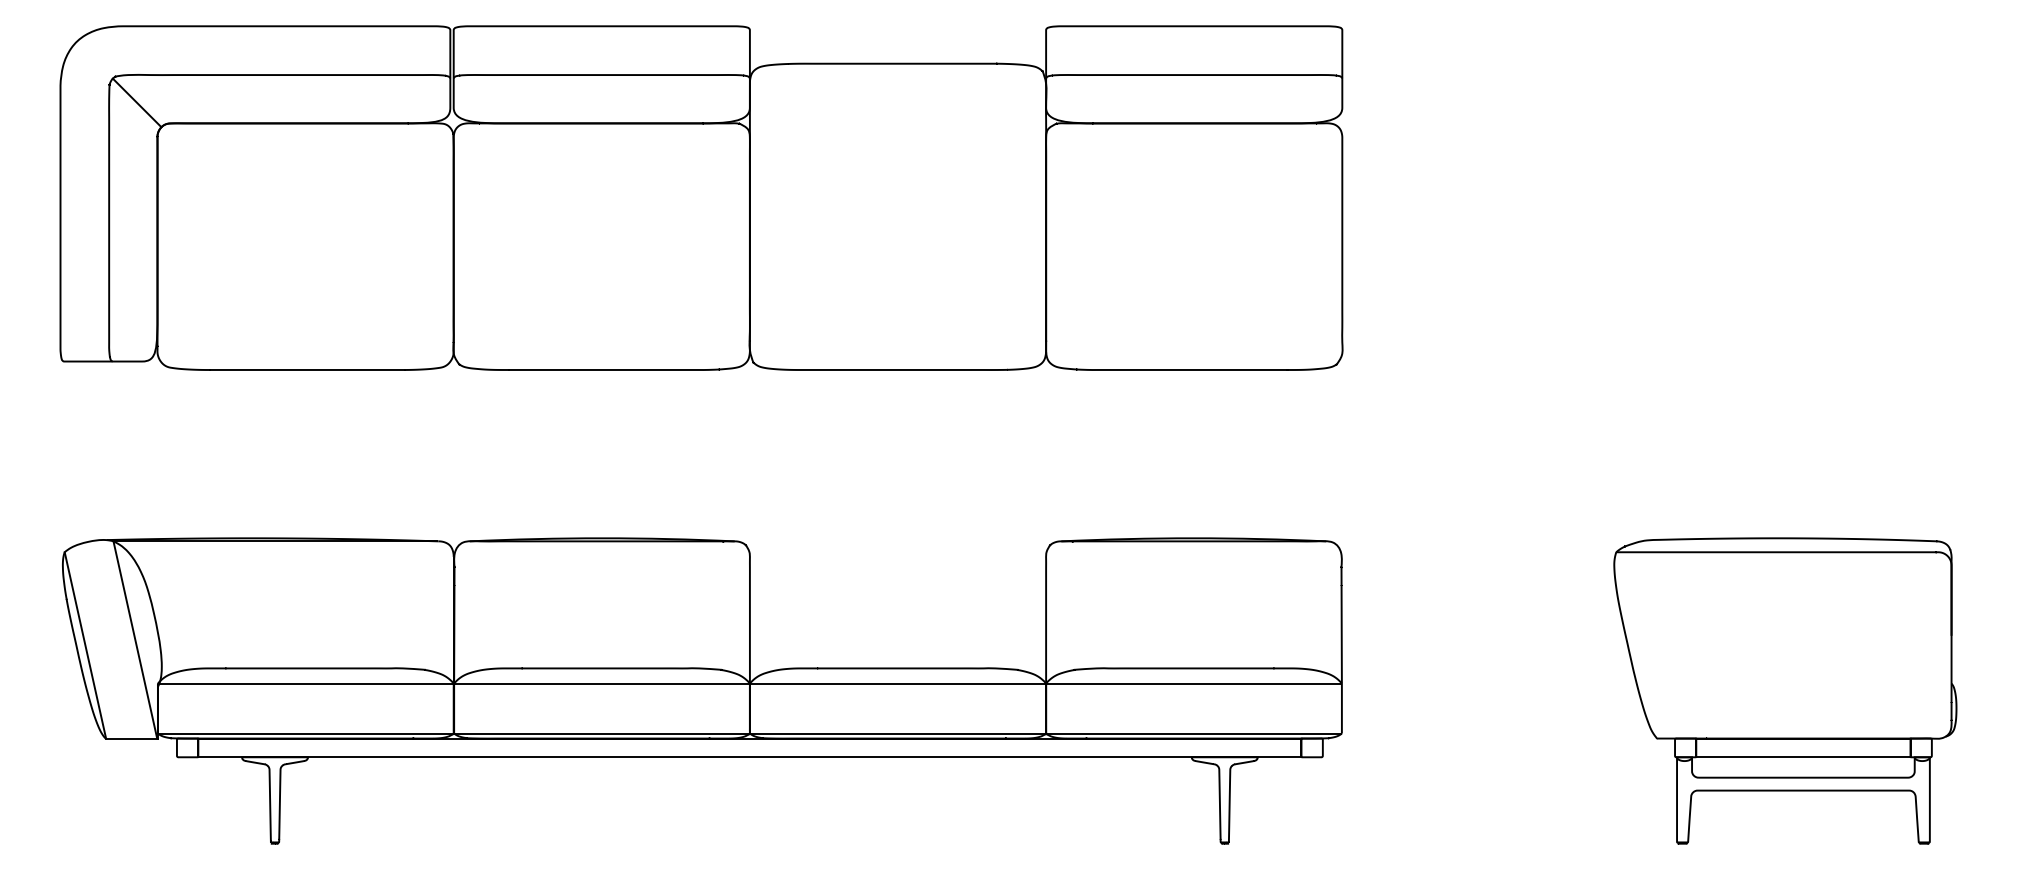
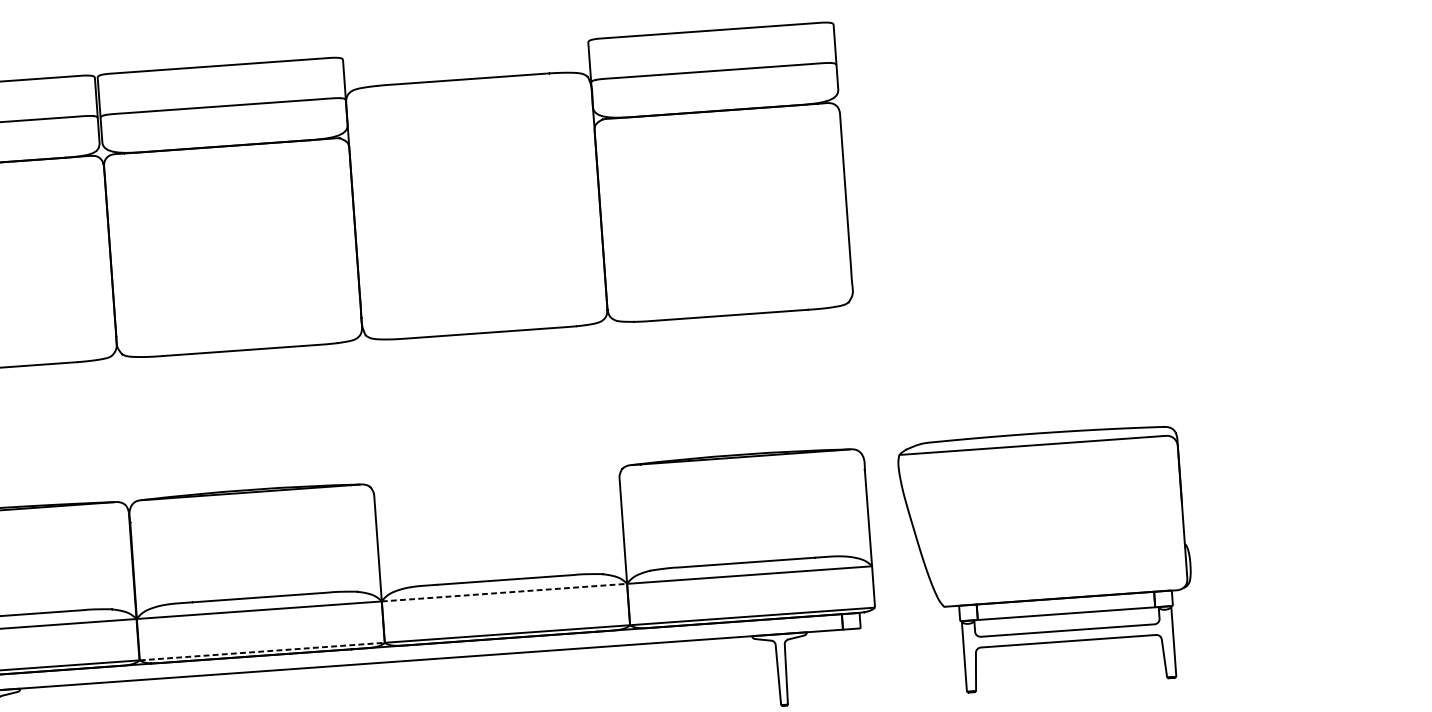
line: (898, 683) -> (504, 592), solid -> dashed
part: (1785, 690) -> (1047, 559), moved
line: (602, 733) -> (262, 651), solid -> dashed

